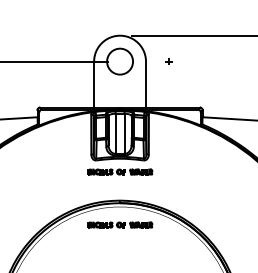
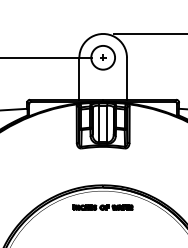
part: (168, 61) -> (102, 57), moved
part: (120, 171) -> (103, 158), removed

